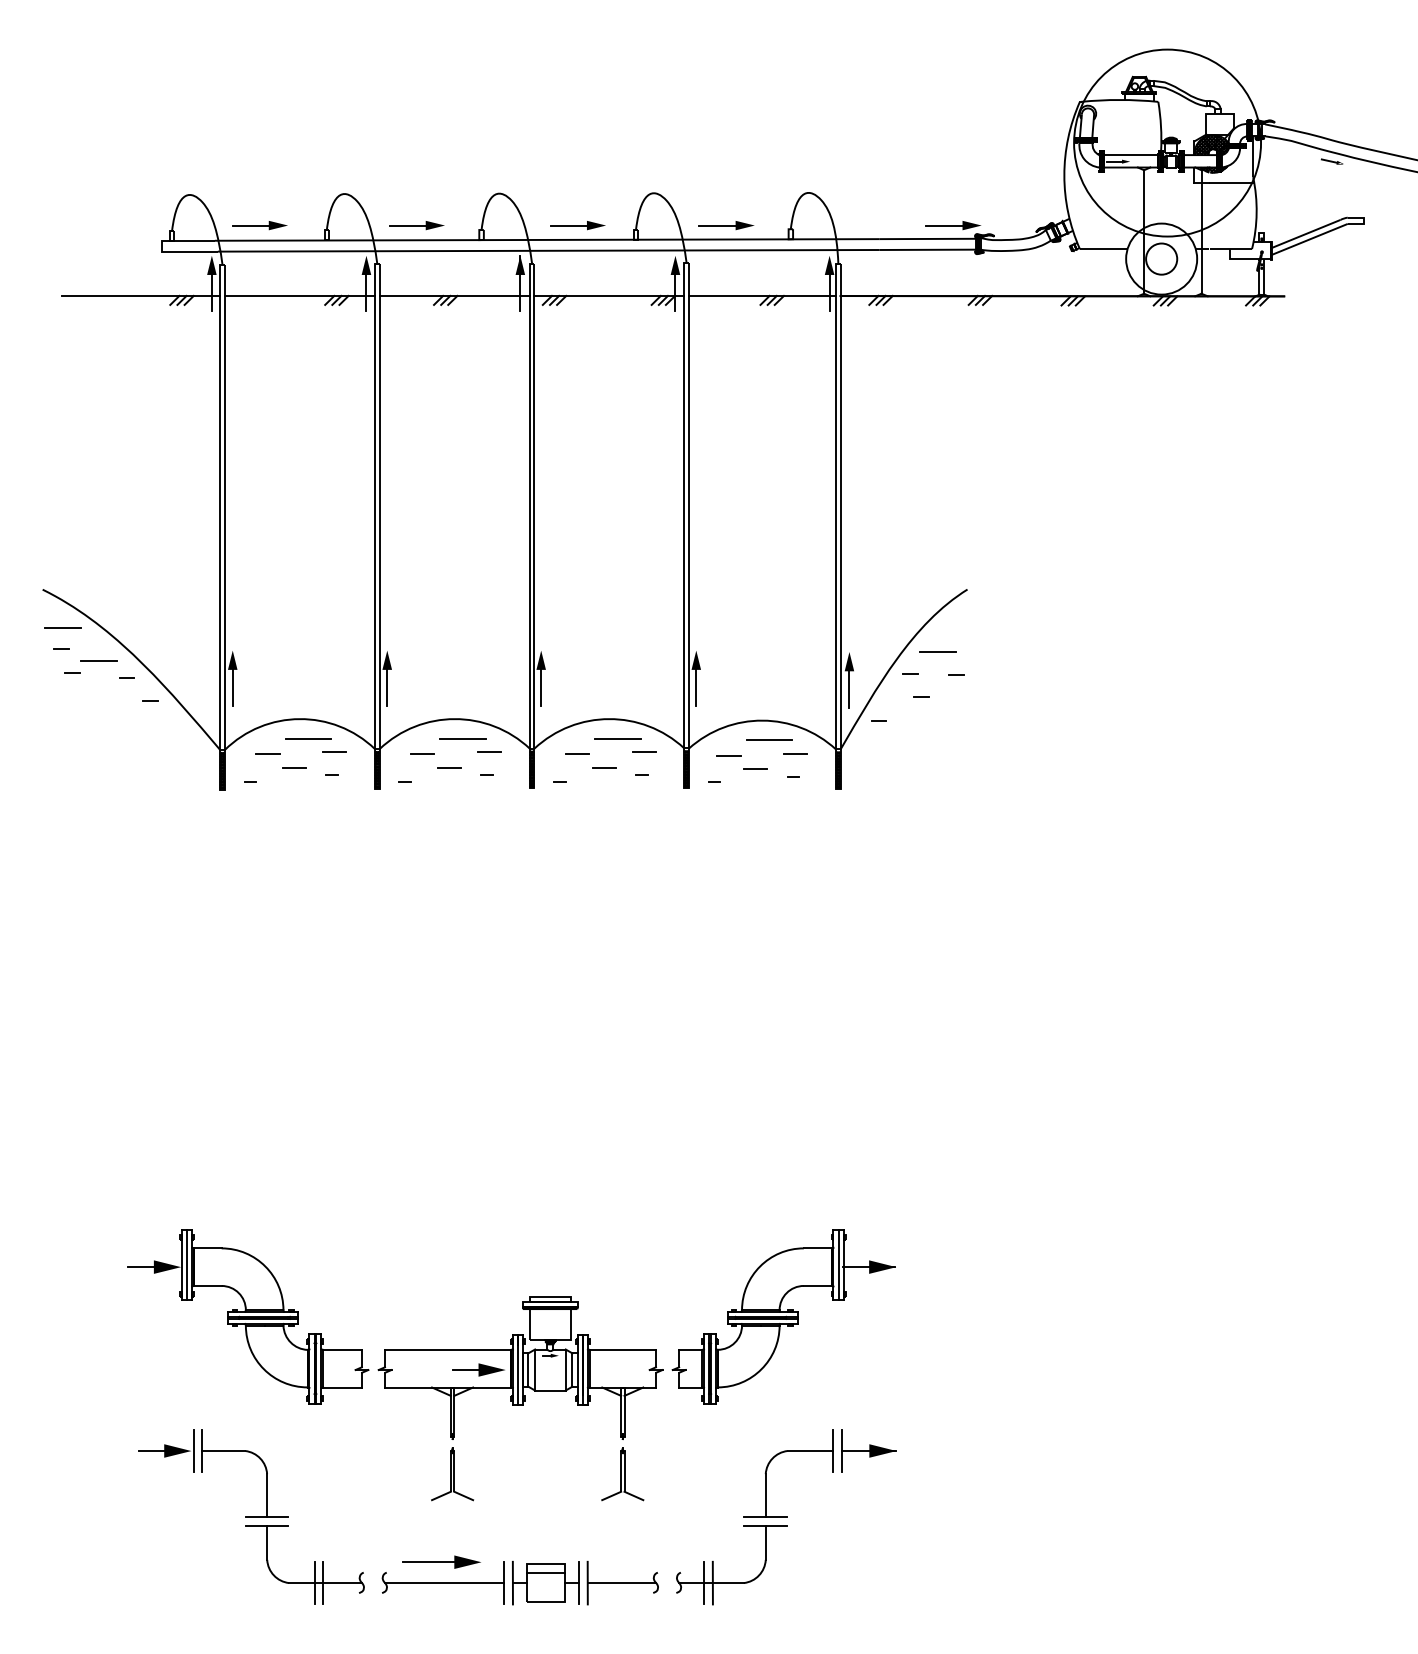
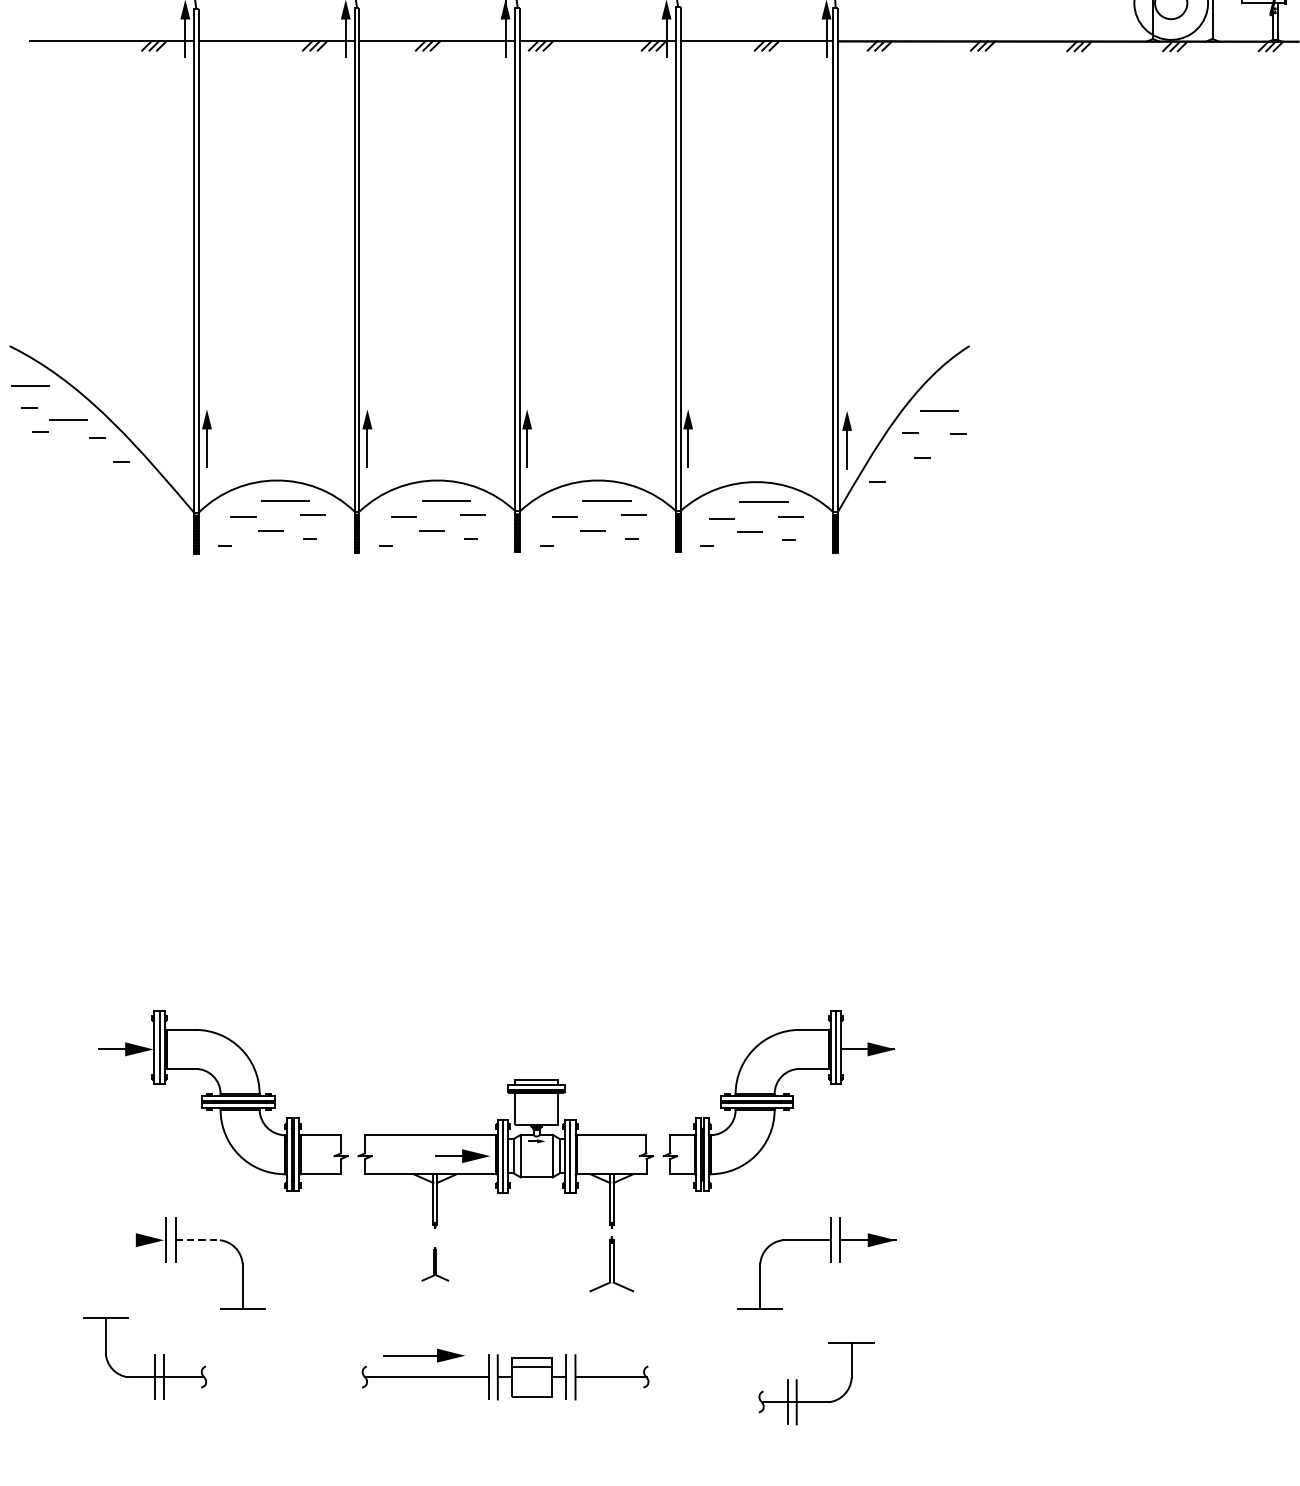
line: (151, 1451) -> (122, 1240), removed
line: (224, 1451) -> (198, 1240), solid -> dashed
part: (452, 1474) -> (435, 1264), size x0.6
part: (314, 1564) -> (154, 1358), moved
part: (731, 1582) -> (816, 1401), moved

